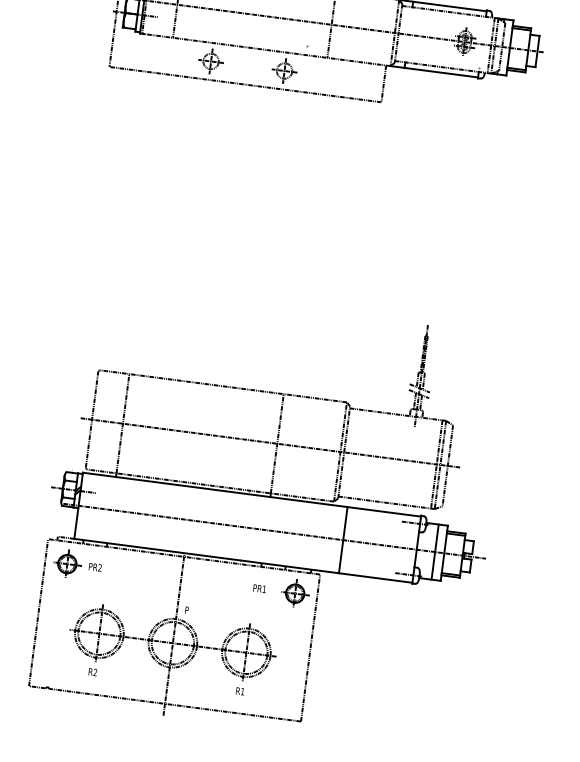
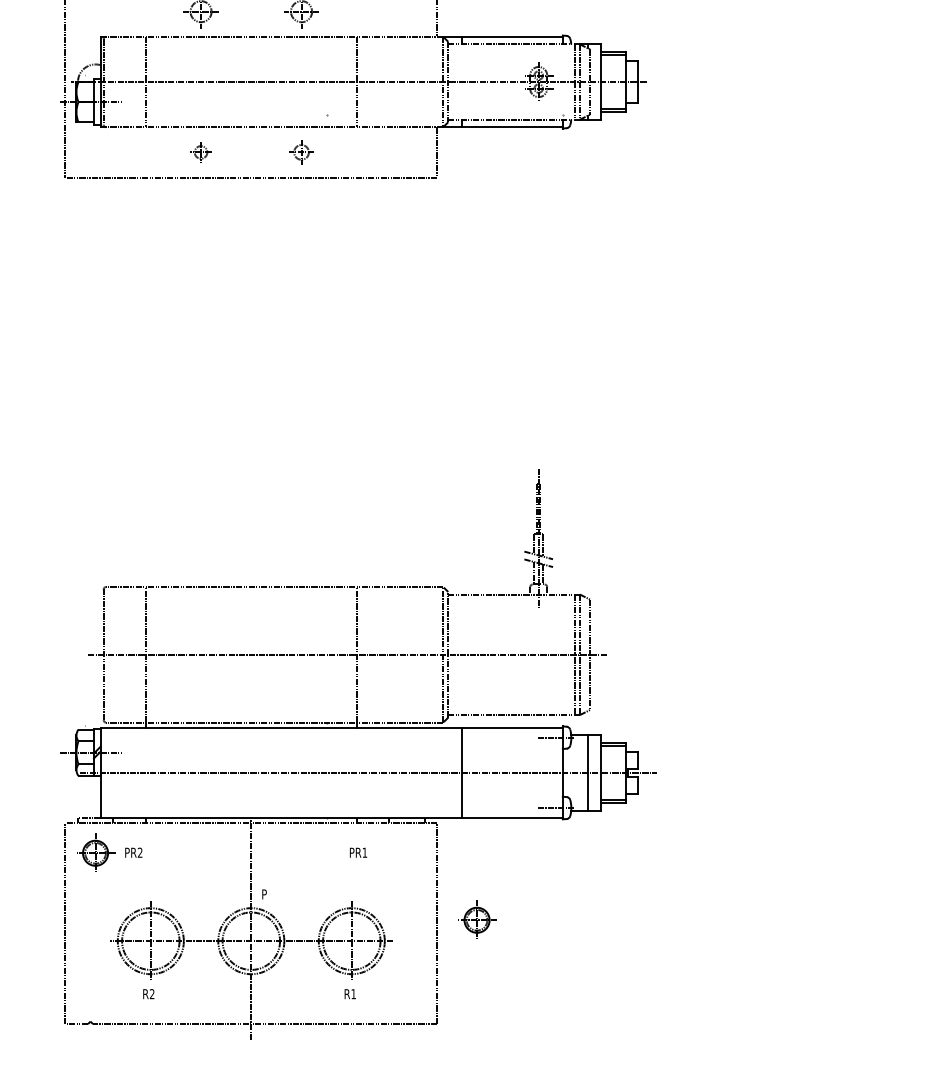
part: (210, 61) -> (200, 152), size x0.6
part: (284, 71) -> (301, 152), size x0.7
part: (295, 593) -> (477, 919), moved

